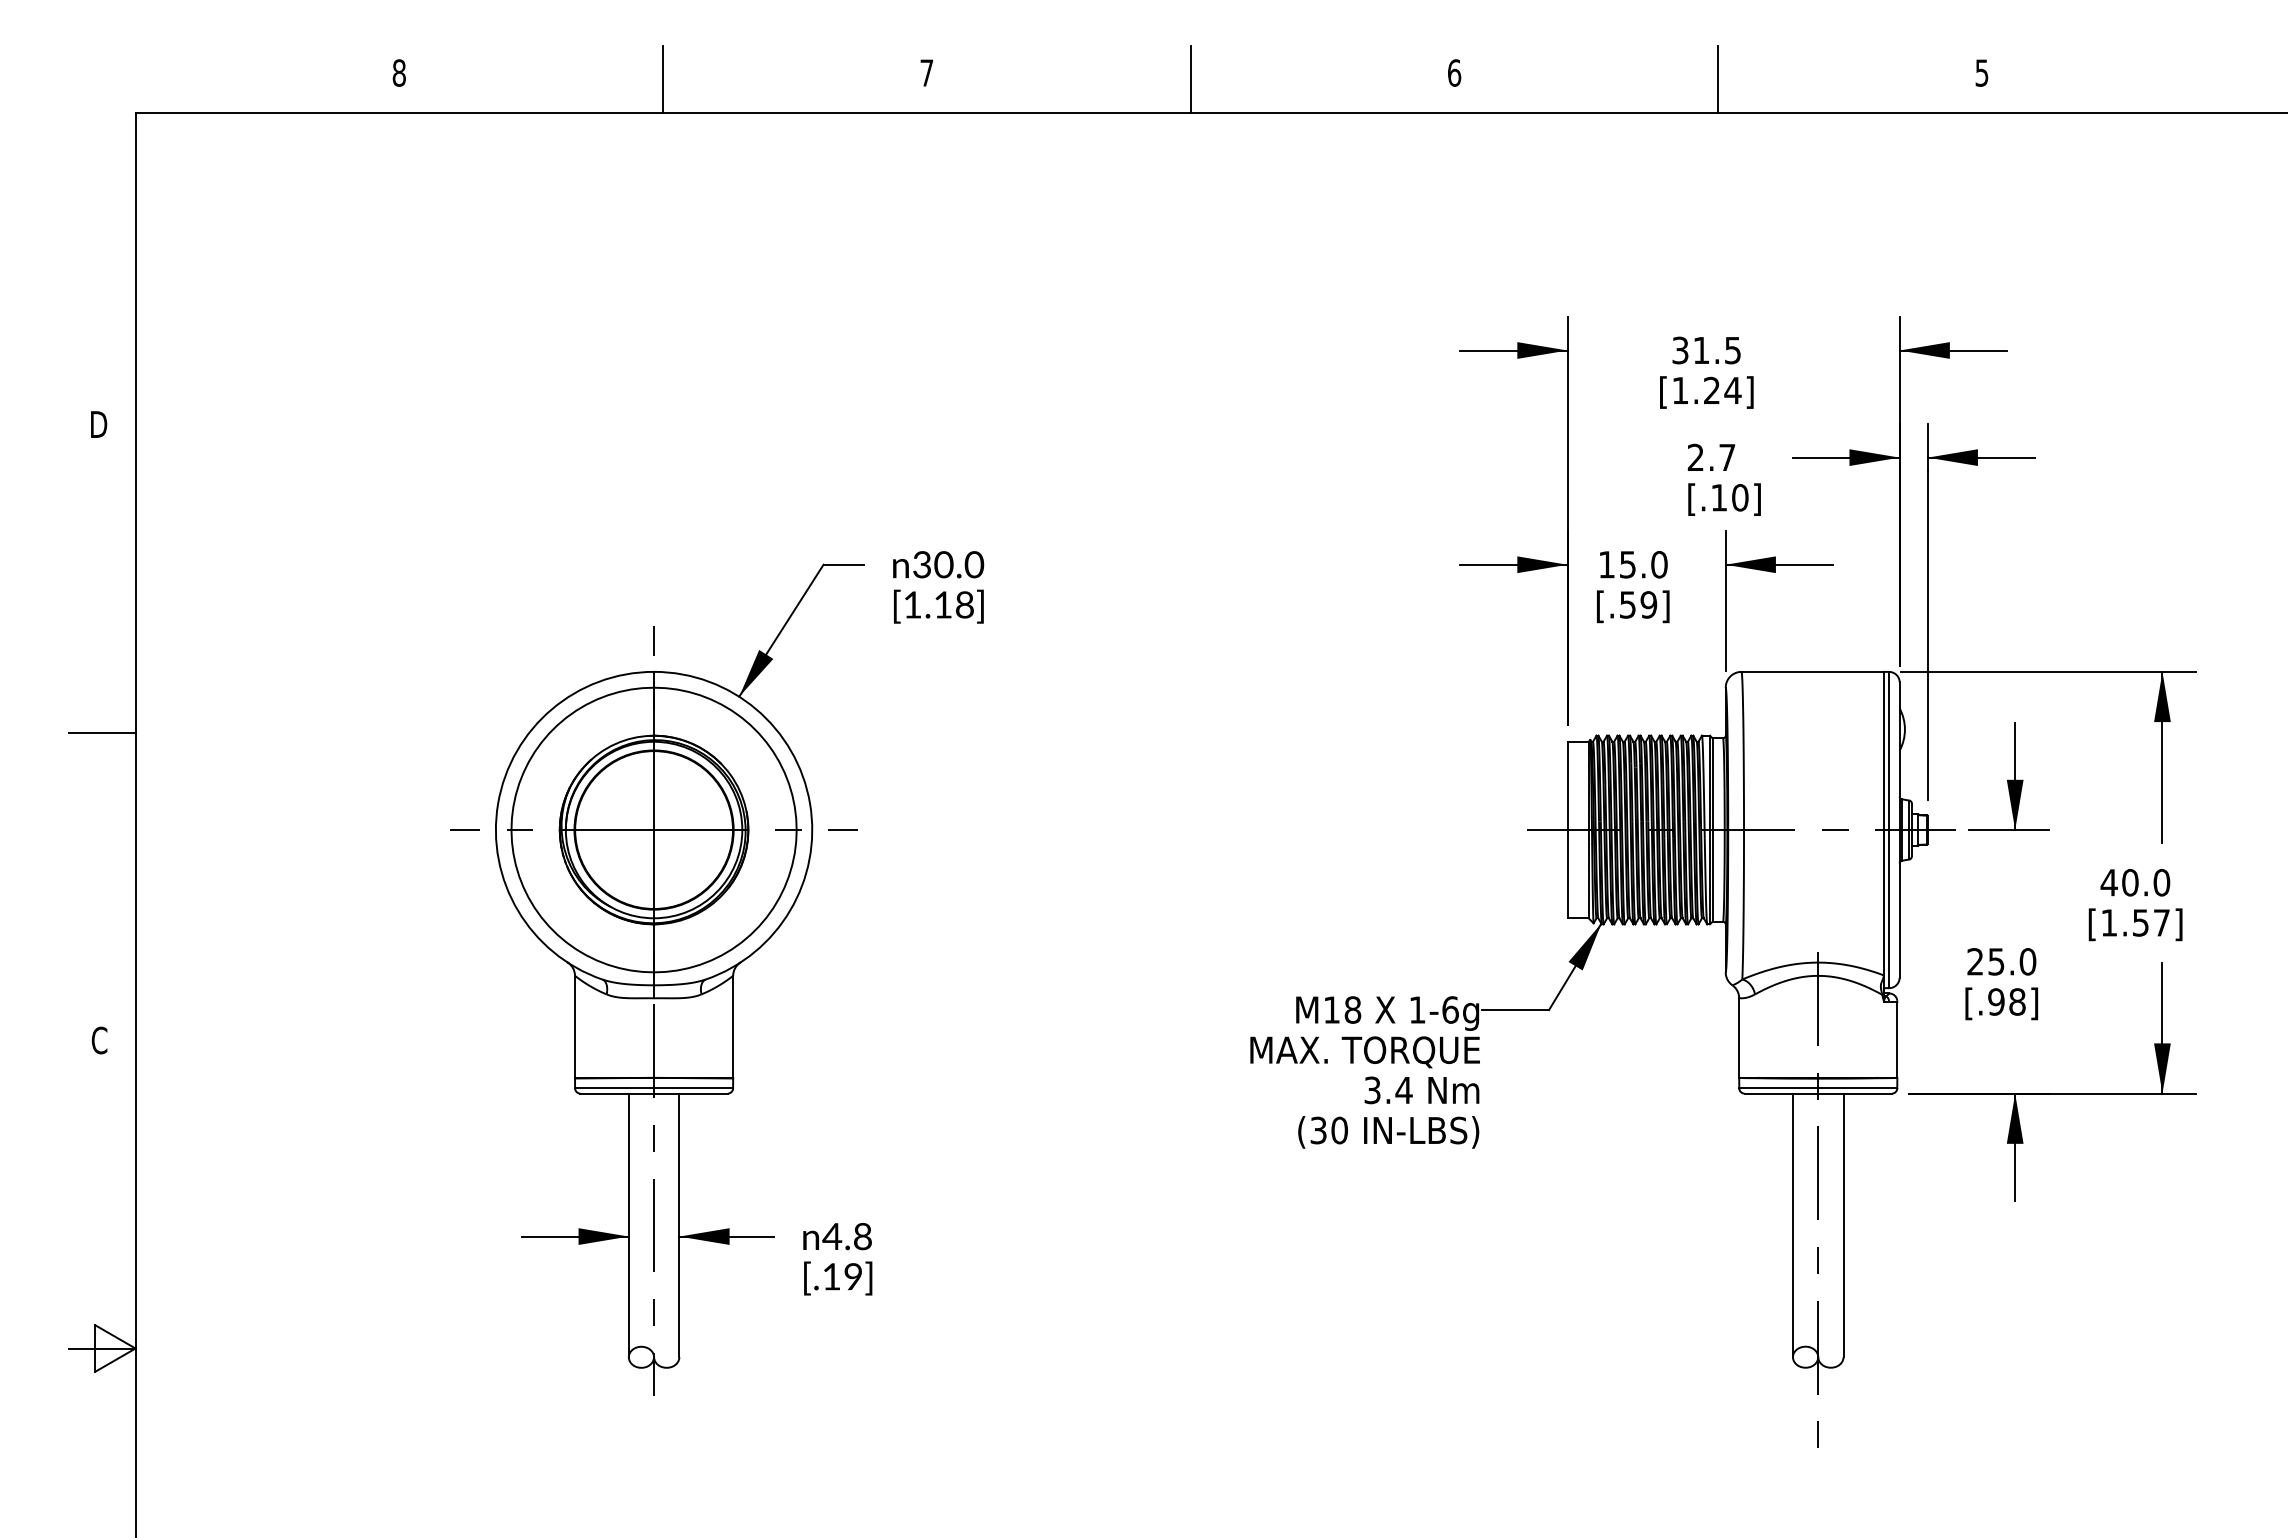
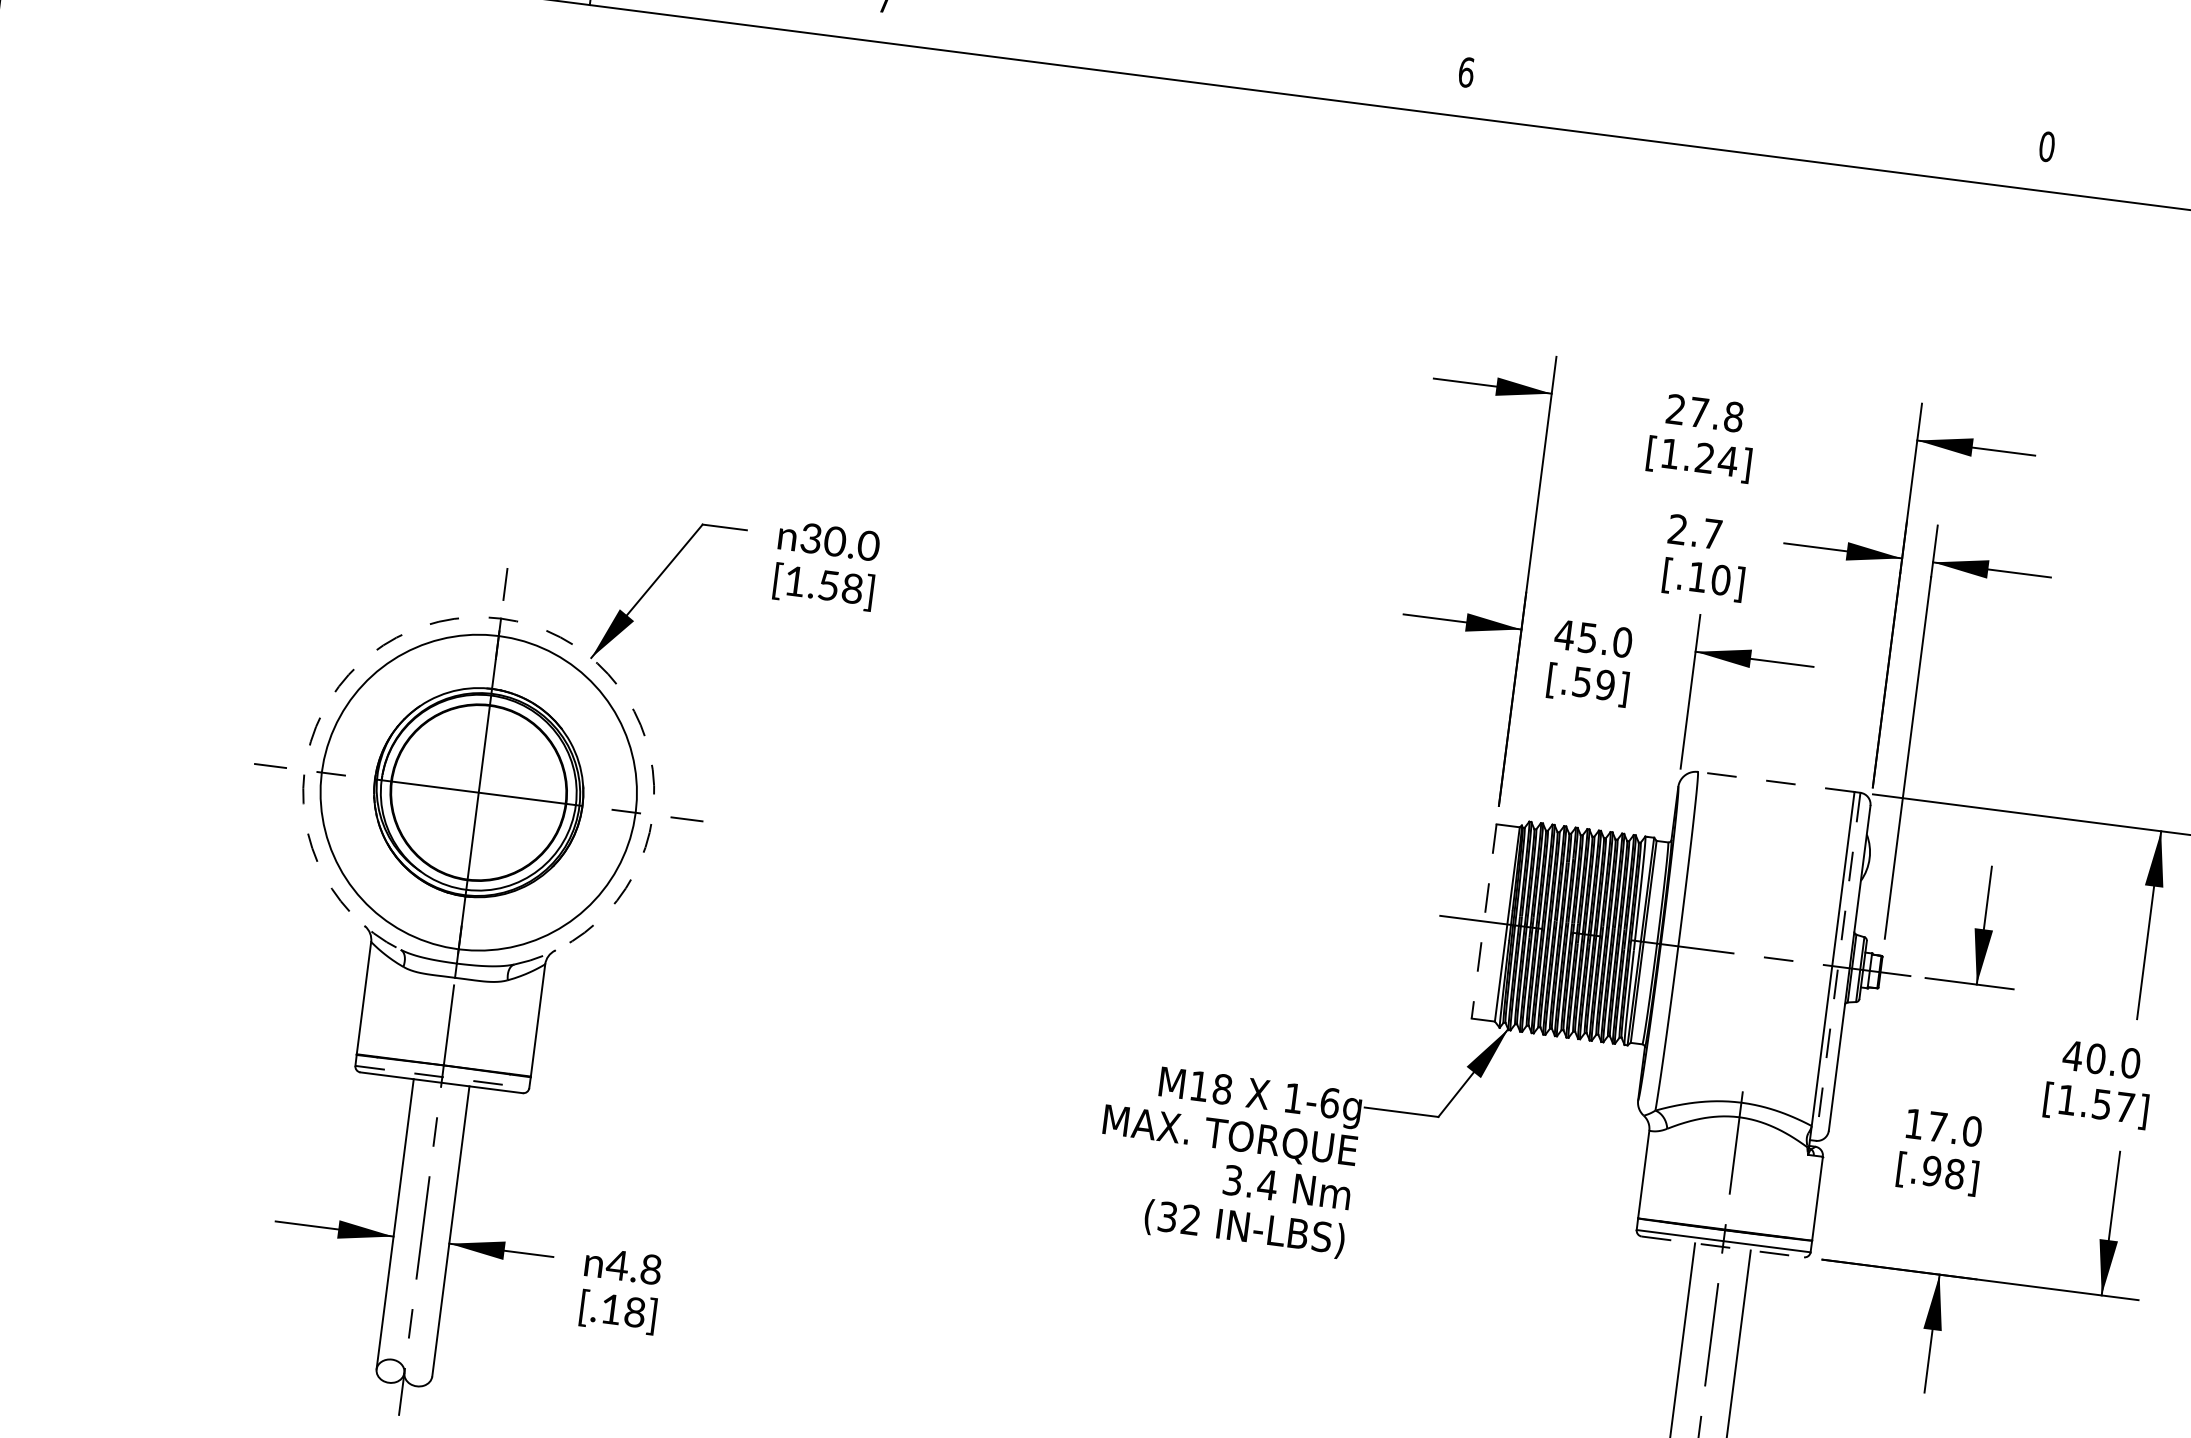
text: (1981, 72) -> (2046, 146), 5 -> 0
line: (1190, 79) -> (1174, 42), removed
line: (1718, 79) -> (1756, 116), removed
text: (1706, 350) -> (1704, 413), 31.5 -> 27.8
text: (1606, 564) -> (1564, 634), 15.0 -> 45.0
text: (942, 604) -> (827, 585), [1.18] -> [1.58]
arc: (654, 671) -> (501, 618), solid -> dashed
line: (1812, 671) -> (1776, 781), solid -> dashed
line: (1567, 830) -> (1484, 921), solid -> dashed
line: (1889, 830) -> (1838, 967), solid -> dashed
text: (1985, 961) -> (1925, 1125), 25.0 -> 17.0
line: (654, 1088) -> (442, 1077), solid -> dashed
line: (1818, 1093) -> (1723, 1246), solid -> dashed
text: (1339, 1130) -> (1190, 1220), (30 -> (32
text: (853, 1277) -> (635, 1313), [.19] -> [.18]

